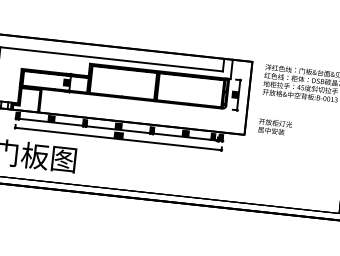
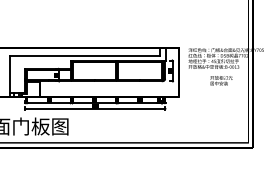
text: (275, 126) -> (221, 80), moved

